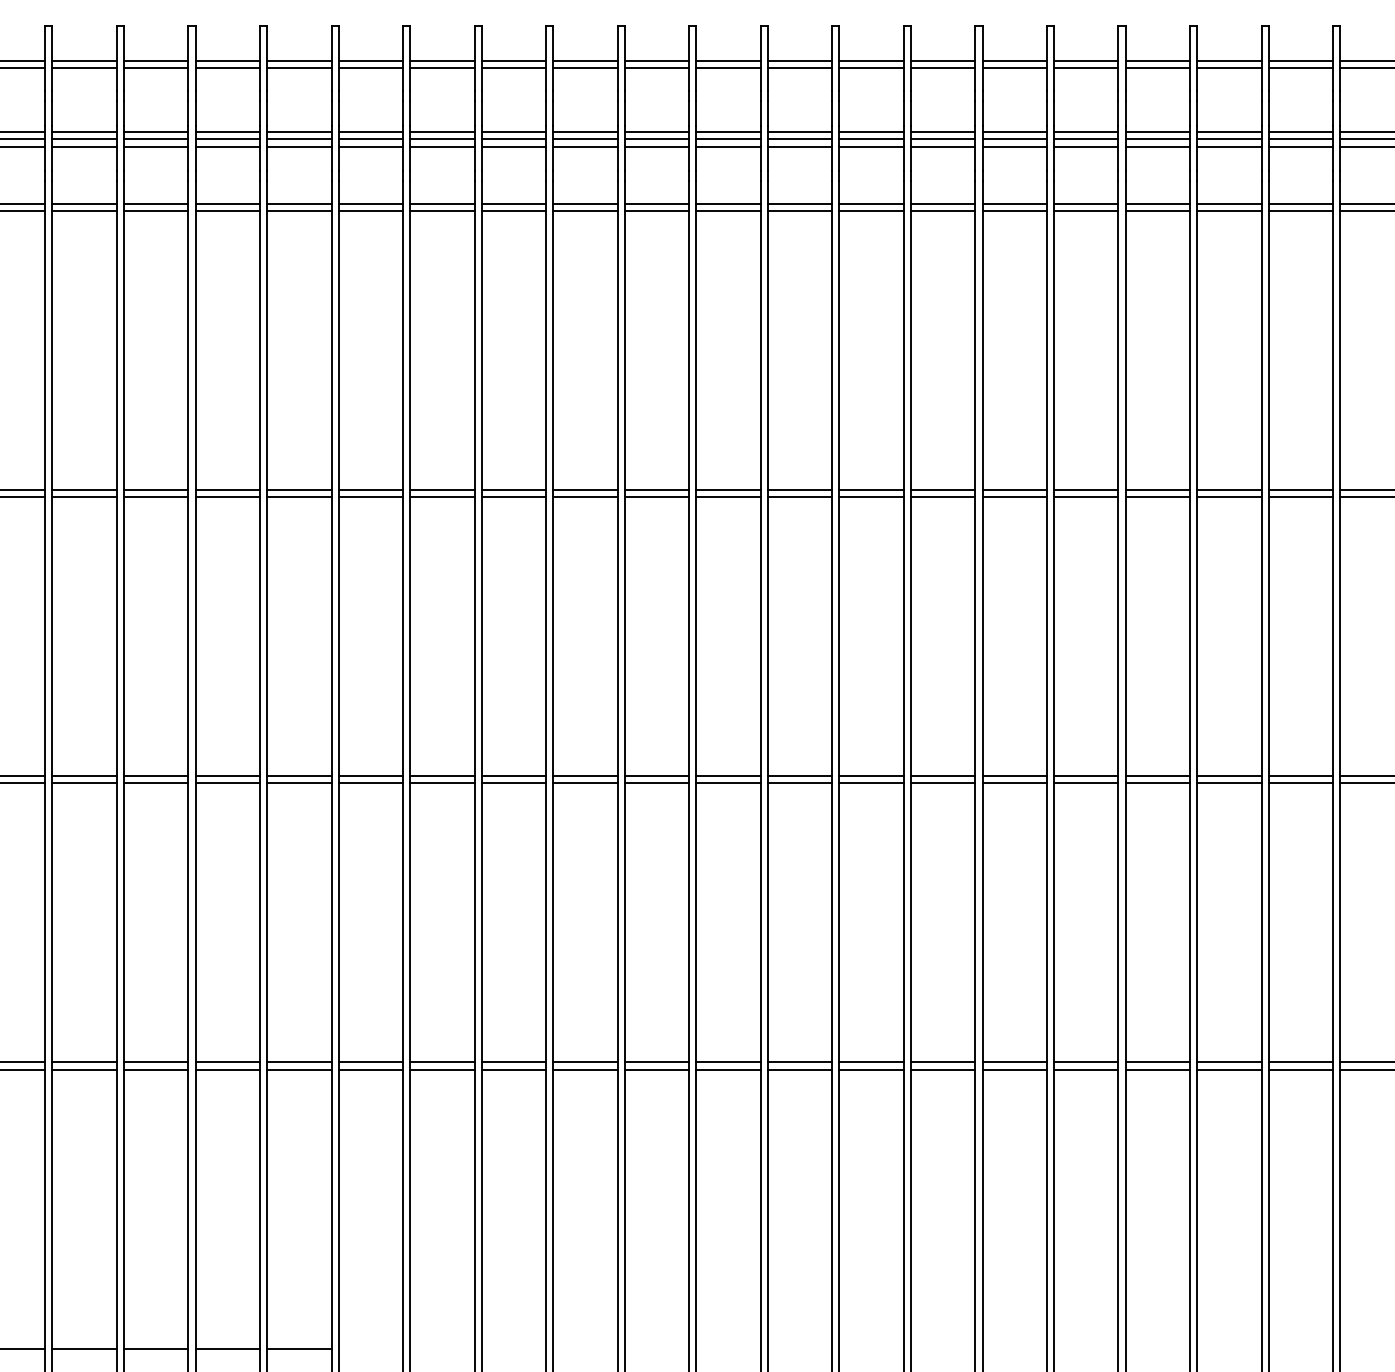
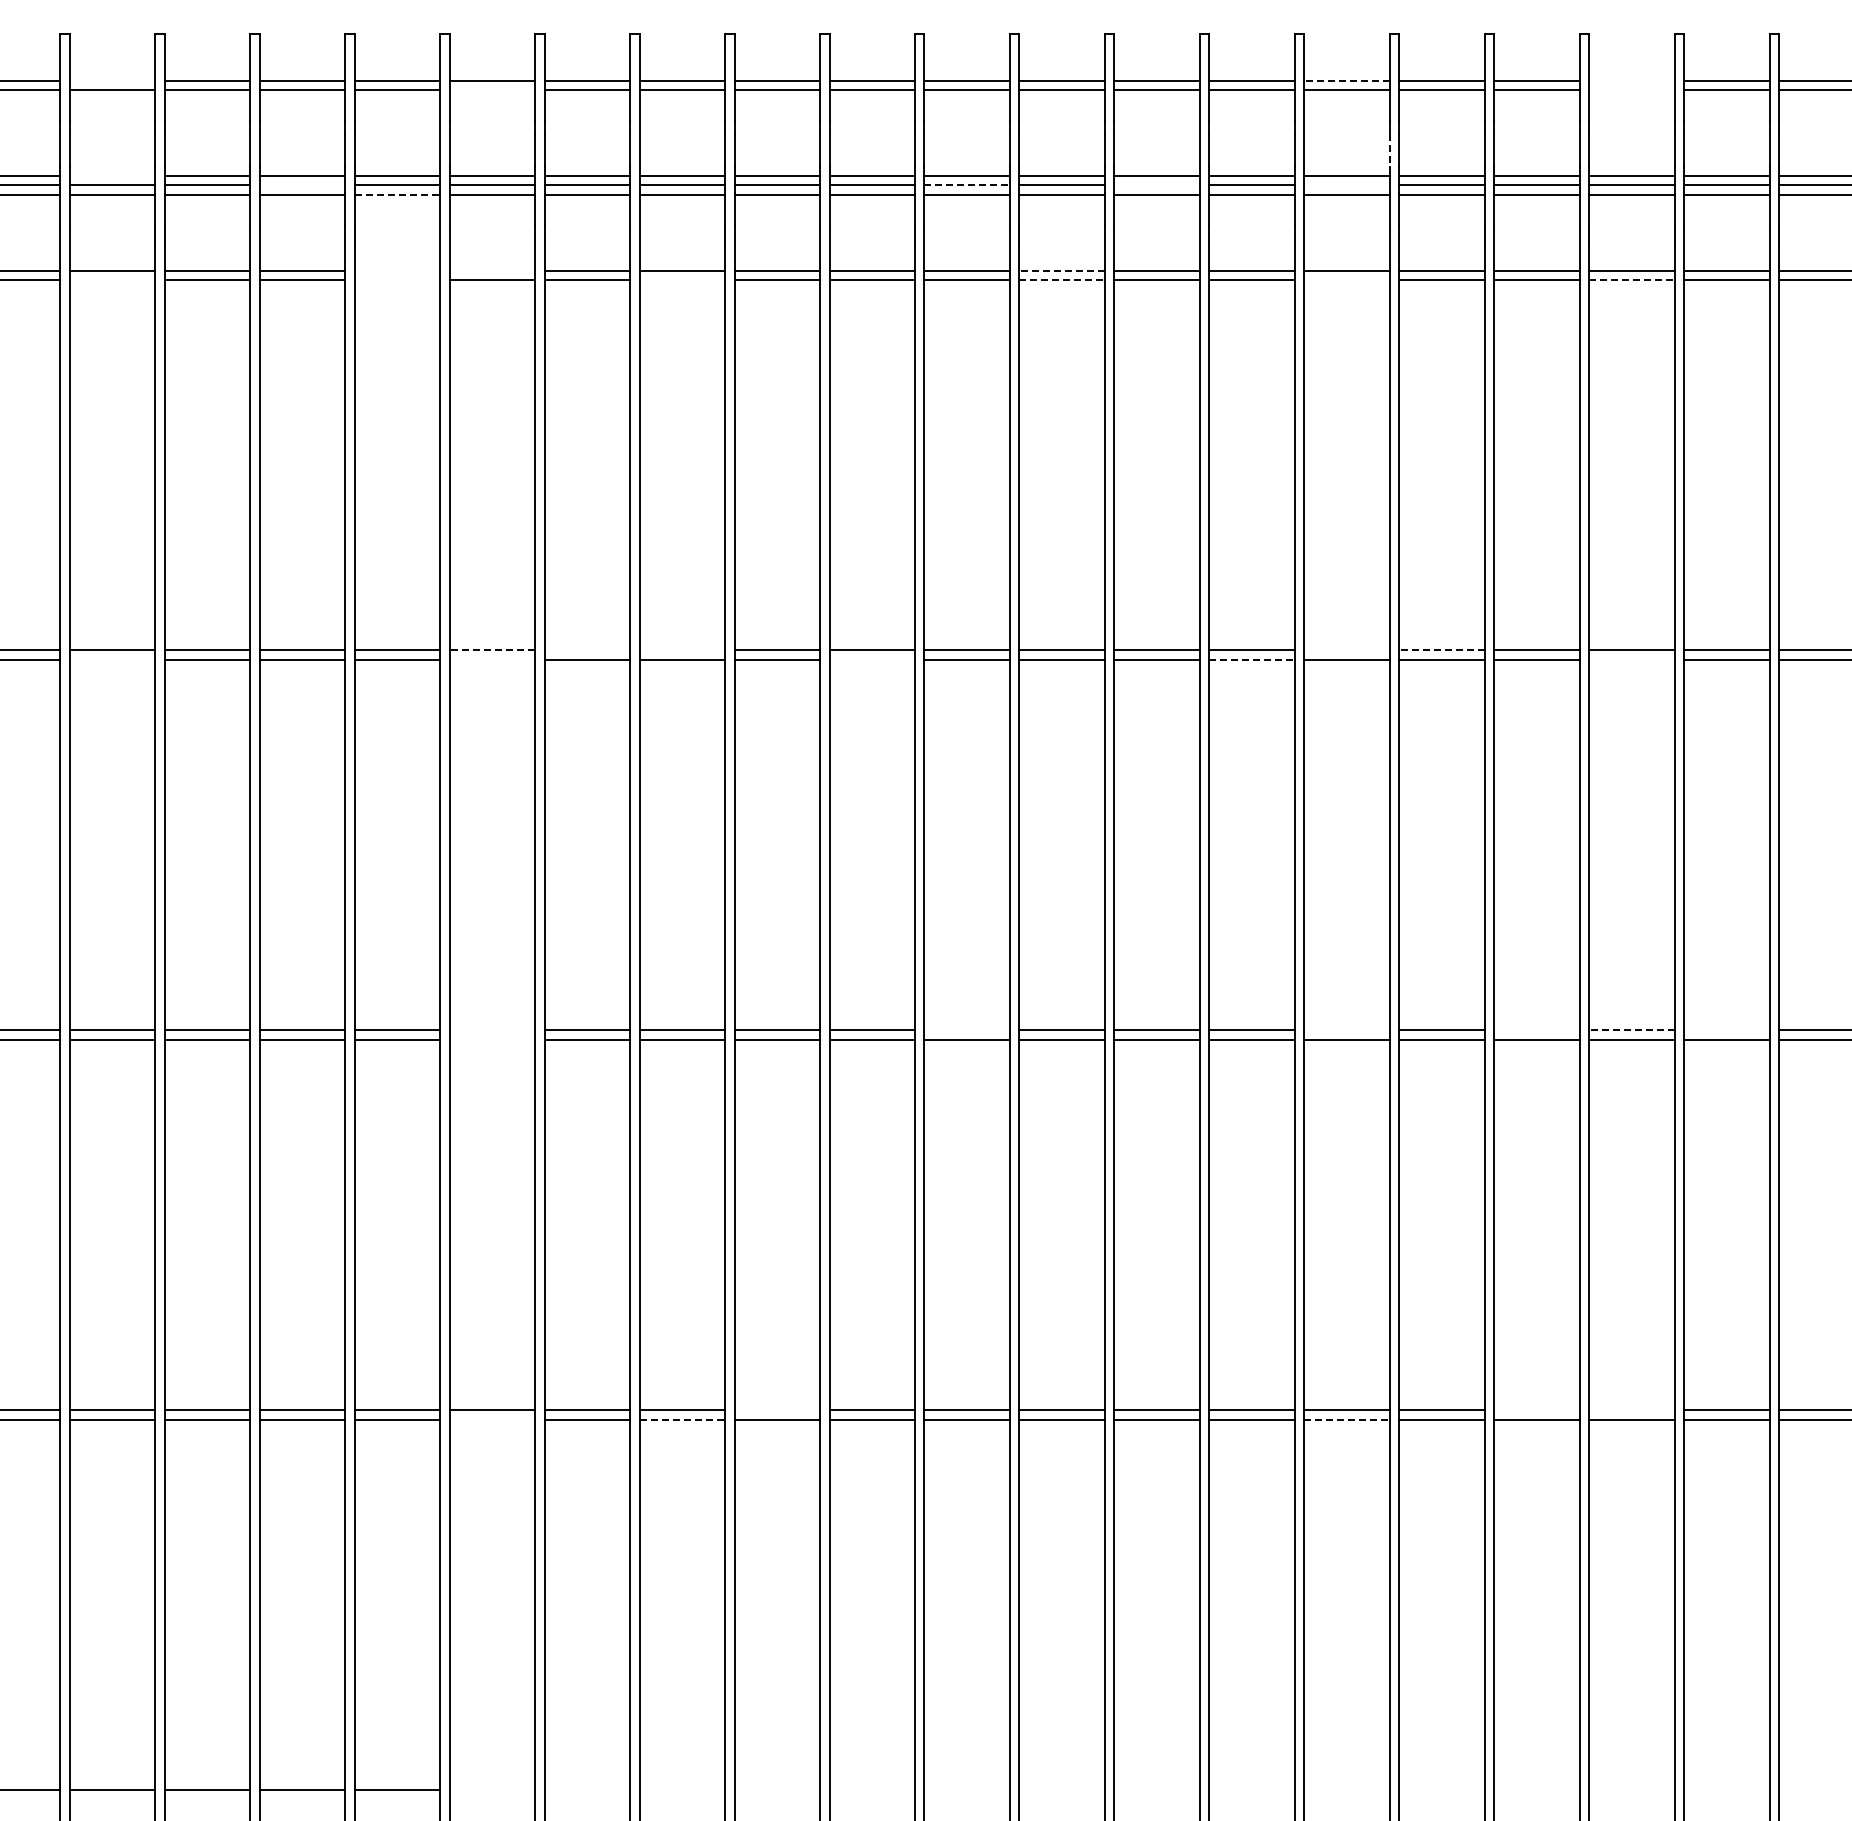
line: (84, 60) -> (112, 80), removed
line: (1015, 60) -> (1347, 80), solid -> dashed
line: (1229, 60) -> (1631, 80), removed
line: (370, 68) -> (492, 90), removed
line: (1229, 68) -> (1631, 90), removed
line: (1046, 114) -> (1389, 151), solid -> dashed
line: (84, 132) -> (112, 175), removed
line: (227, 139) -> (302, 185), removed
line: (728, 139) -> (967, 185), solid -> dashed
line: (871, 139) -> (1156, 185), removed
line: (1014, 139) -> (1346, 185), removed
line: (299, 146) -> (397, 194), solid -> dashed
line: (299, 203) -> (397, 270), removed
line: (370, 203) -> (492, 270), removed
line: (800, 203) -> (1062, 270), solid -> dashed
line: (84, 211) -> (112, 280), removed
line: (299, 211) -> (397, 280), removed
line: (514, 211) -> (682, 280), removed
line: (800, 211) -> (1062, 280), solid -> dashed
line: (1014, 211) -> (1346, 280), removed
line: (1229, 211) -> (1631, 280), solid -> dashed
line: (370, 490) -> (492, 650), solid -> dashed
line: (442, 490) -> (587, 650), removed
line: (514, 490) -> (682, 650), removed
line: (1014, 490) -> (1346, 650), removed
line: (1085, 490) -> (1441, 650), solid -> dashed
line: (84, 496) -> (112, 659), removed
line: (370, 496) -> (492, 659), removed
line: (656, 496) -> (871, 659), removed
line: (943, 496) -> (1252, 659), solid -> dashed
line: (1229, 496) -> (1631, 659), removed
line: (370, 776) -> (492, 1030), removed
line: (728, 776) -> (966, 1030), removed
line: (1014, 776) -> (1346, 1030), removed
line: (1157, 776) -> (1536, 1030), removed
line: (1229, 776) -> (1631, 1030), solid -> dashed
line: (1300, 776) -> (1726, 1030), removed
line: (370, 783) -> (492, 1039), removed
line: (585, 1062) -> (777, 1410), removed
line: (1157, 1062) -> (1536, 1410), removed
line: (1229, 1062) -> (1631, 1410), removed
line: (370, 1069) -> (492, 1419), removed
line: (514, 1069) -> (682, 1419), solid -> dashed
line: (1015, 1069) -> (1347, 1419), solid -> dashed

